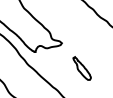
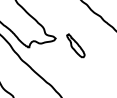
part: (81, 68) -> (75, 45), moved

